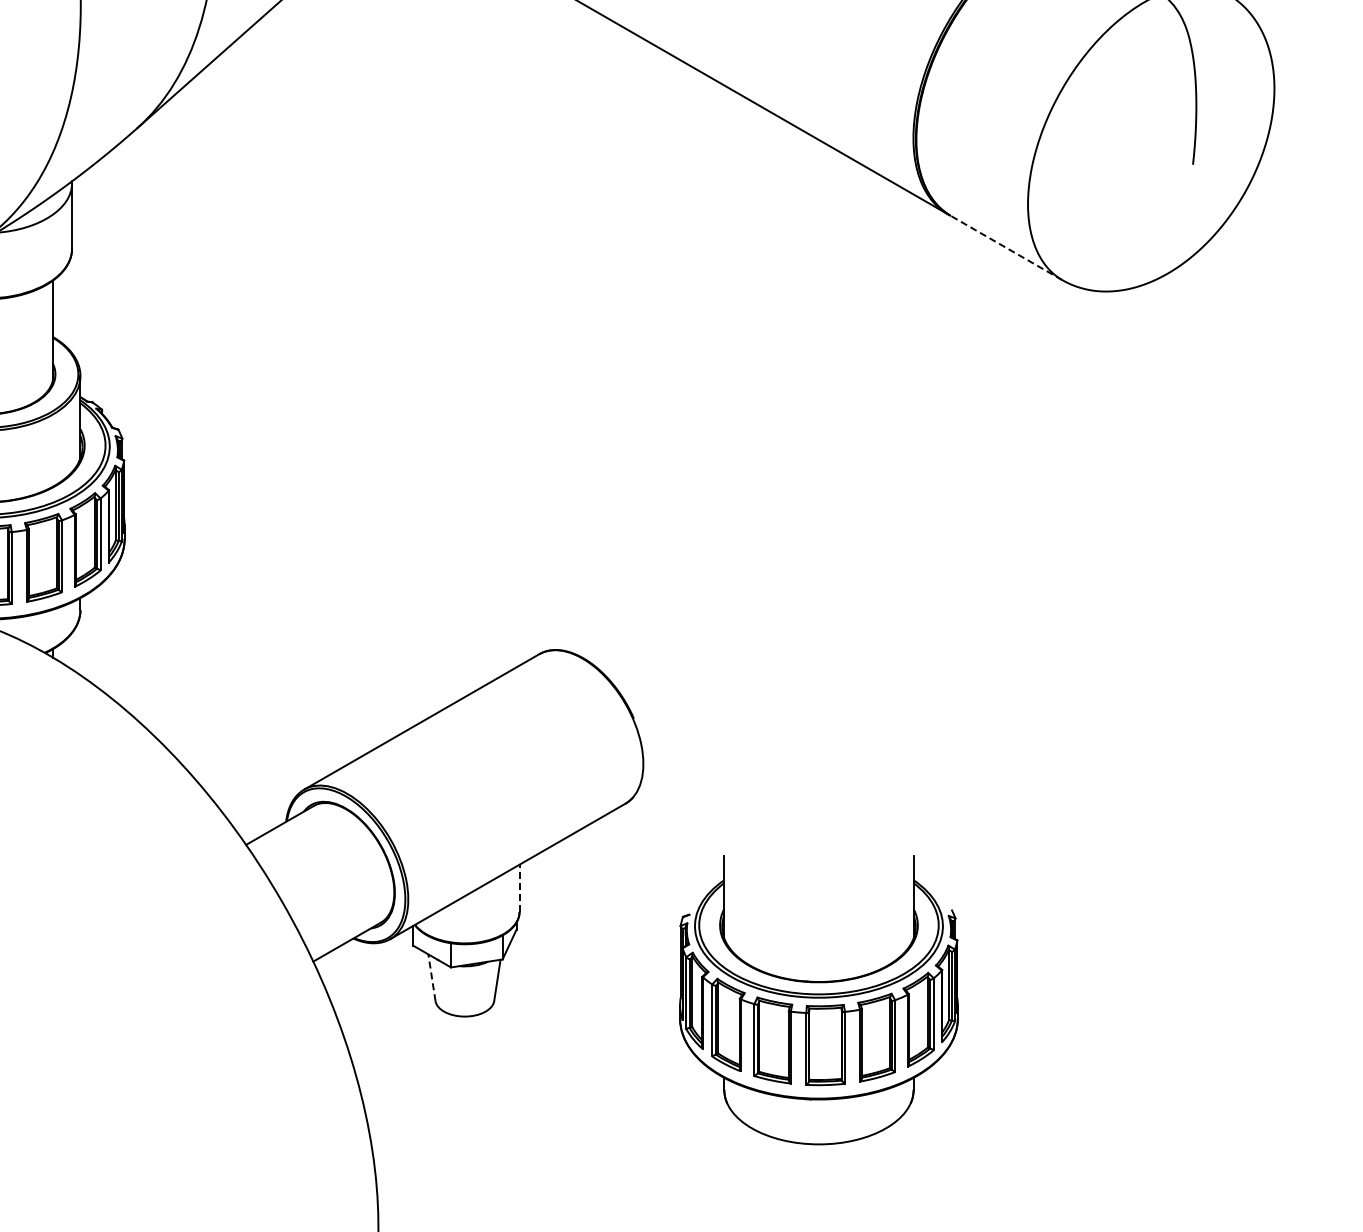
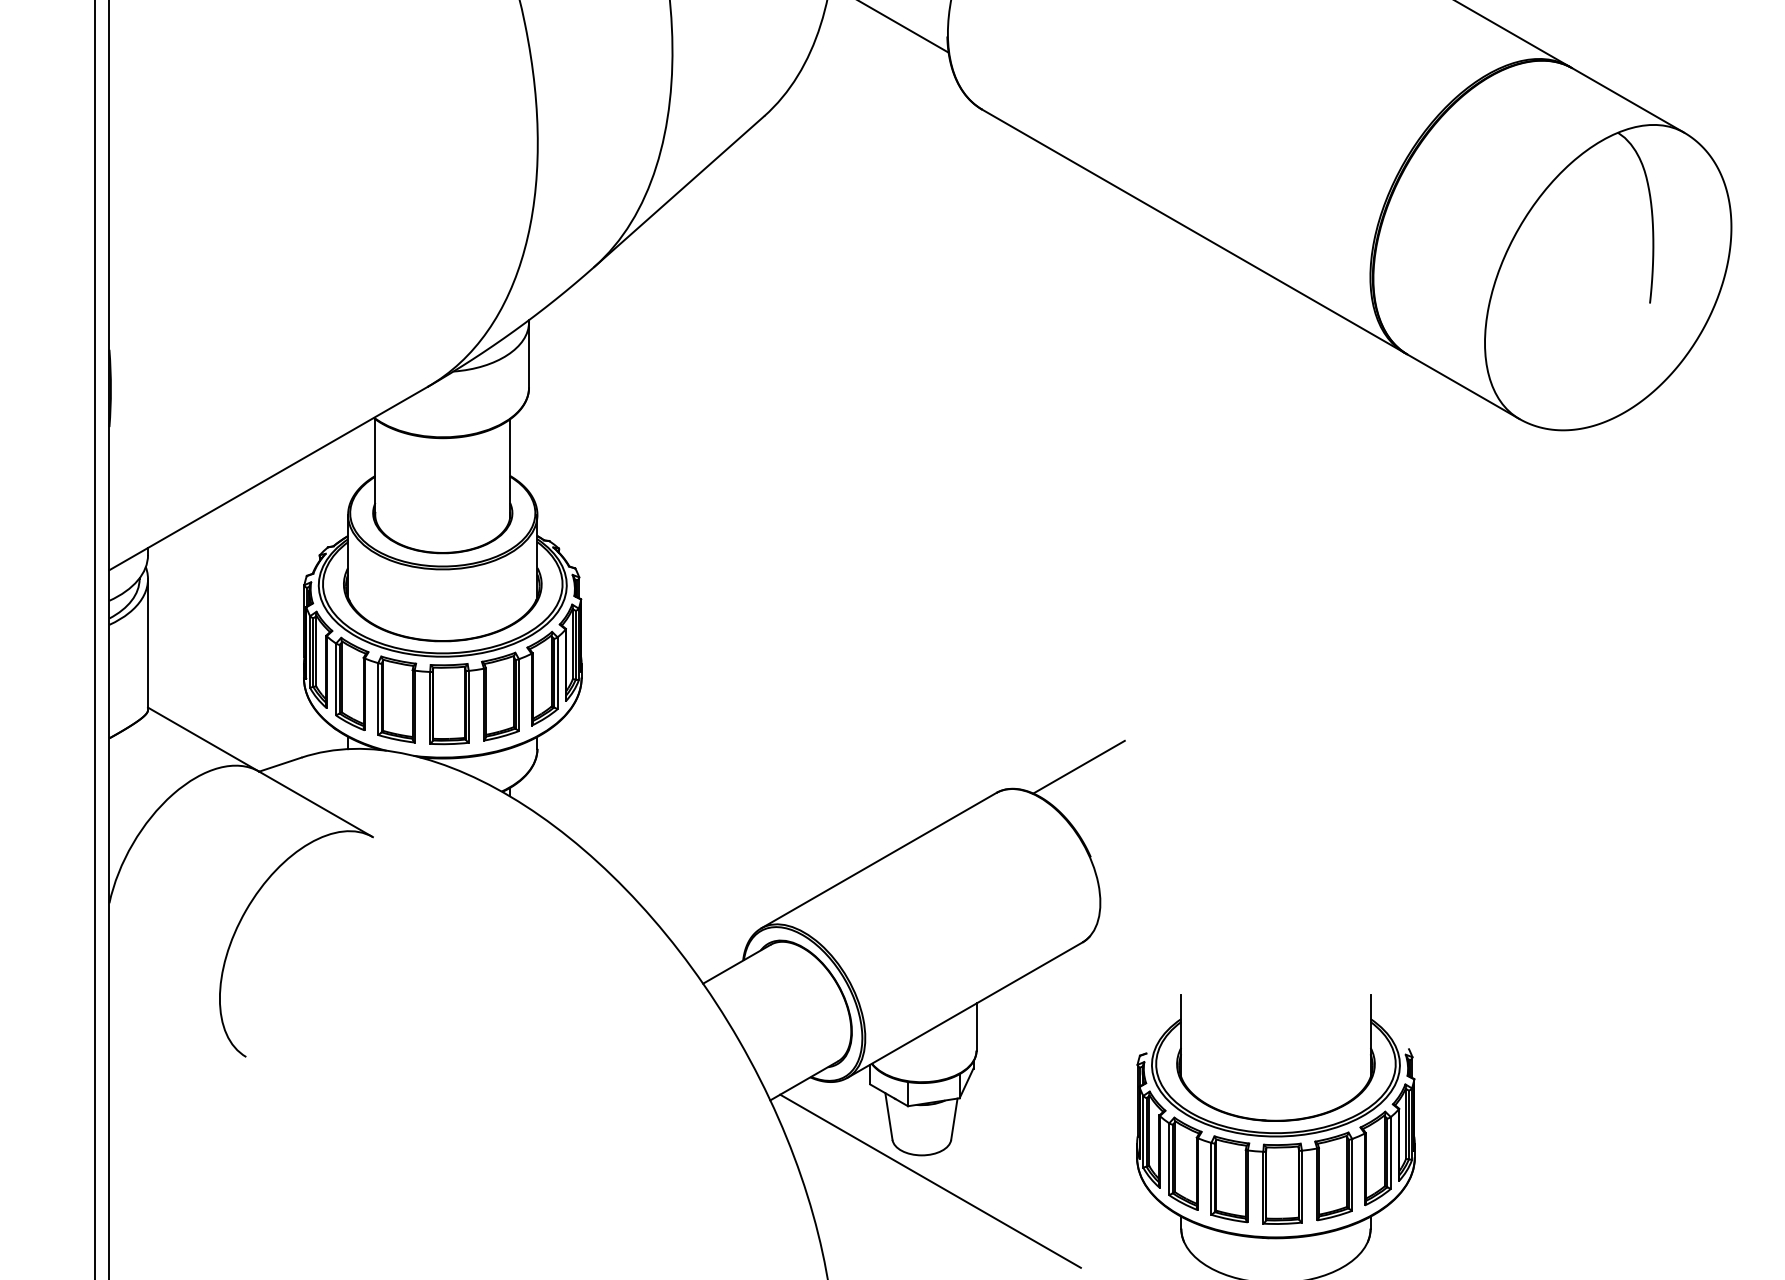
line: (1006, 247) -> (1463, 386), dashed -> solid
line: (621, 627) -> (1078, 766), added
line: (519, 888) -> (976, 1027), dashed -> solid
line: (431, 977) -> (888, 1116), dashed -> solid
line: (473, 1041) -> (930, 1180), added

